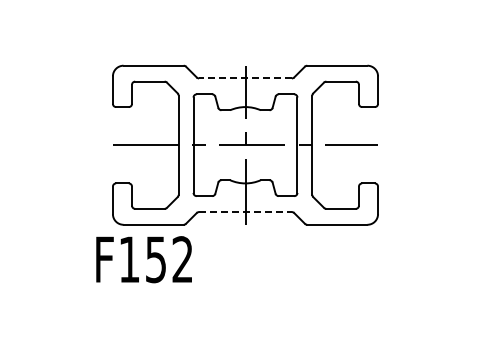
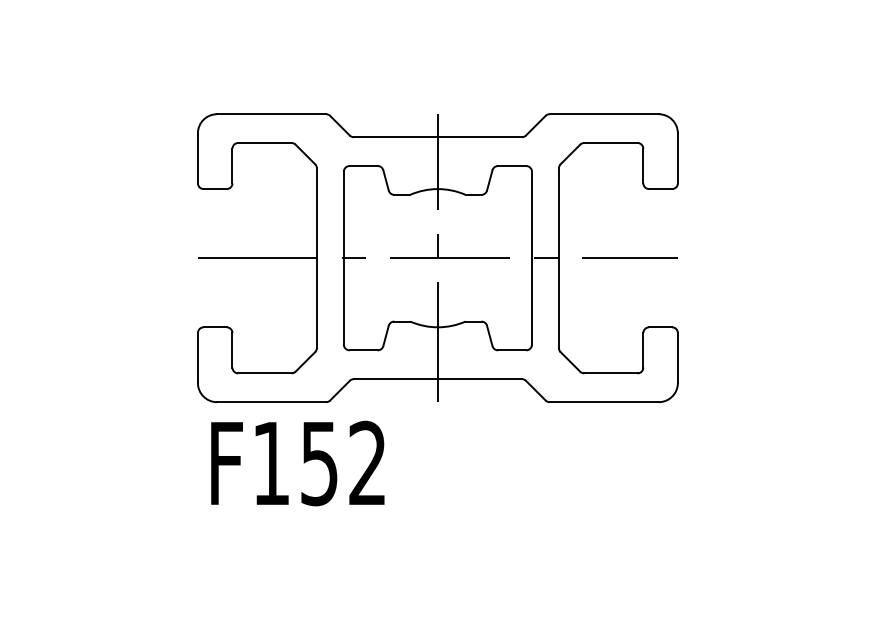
line: (245, 78) -> (437, 137), dashed -> solid
line: (245, 212) -> (437, 379), dashed -> solid
text: (143, 259) -> (296, 463), moved

